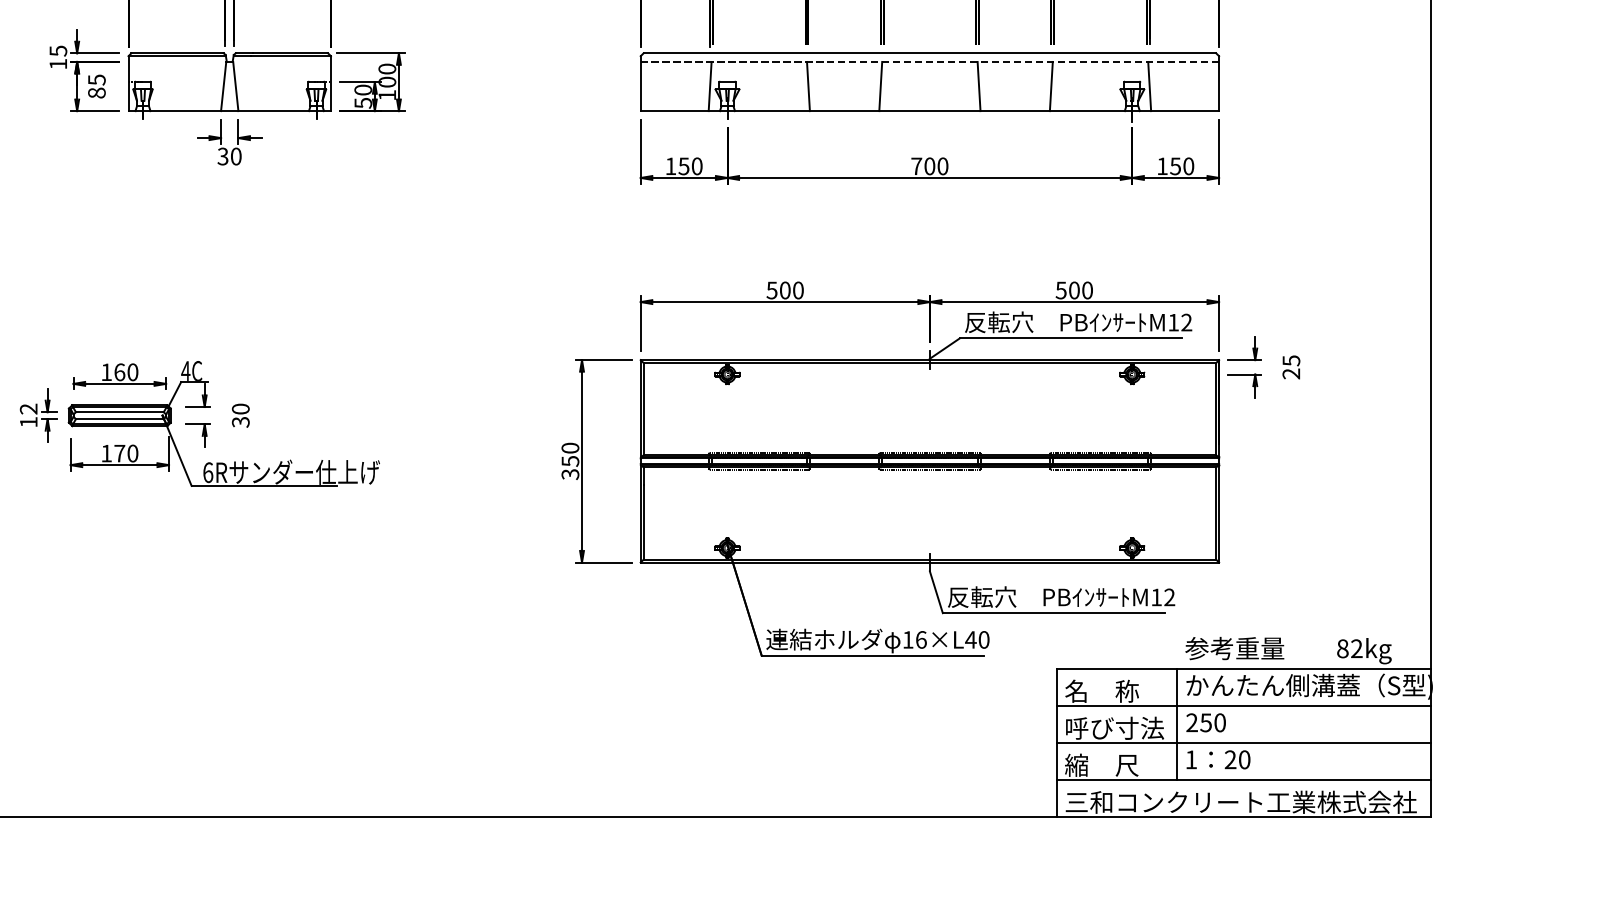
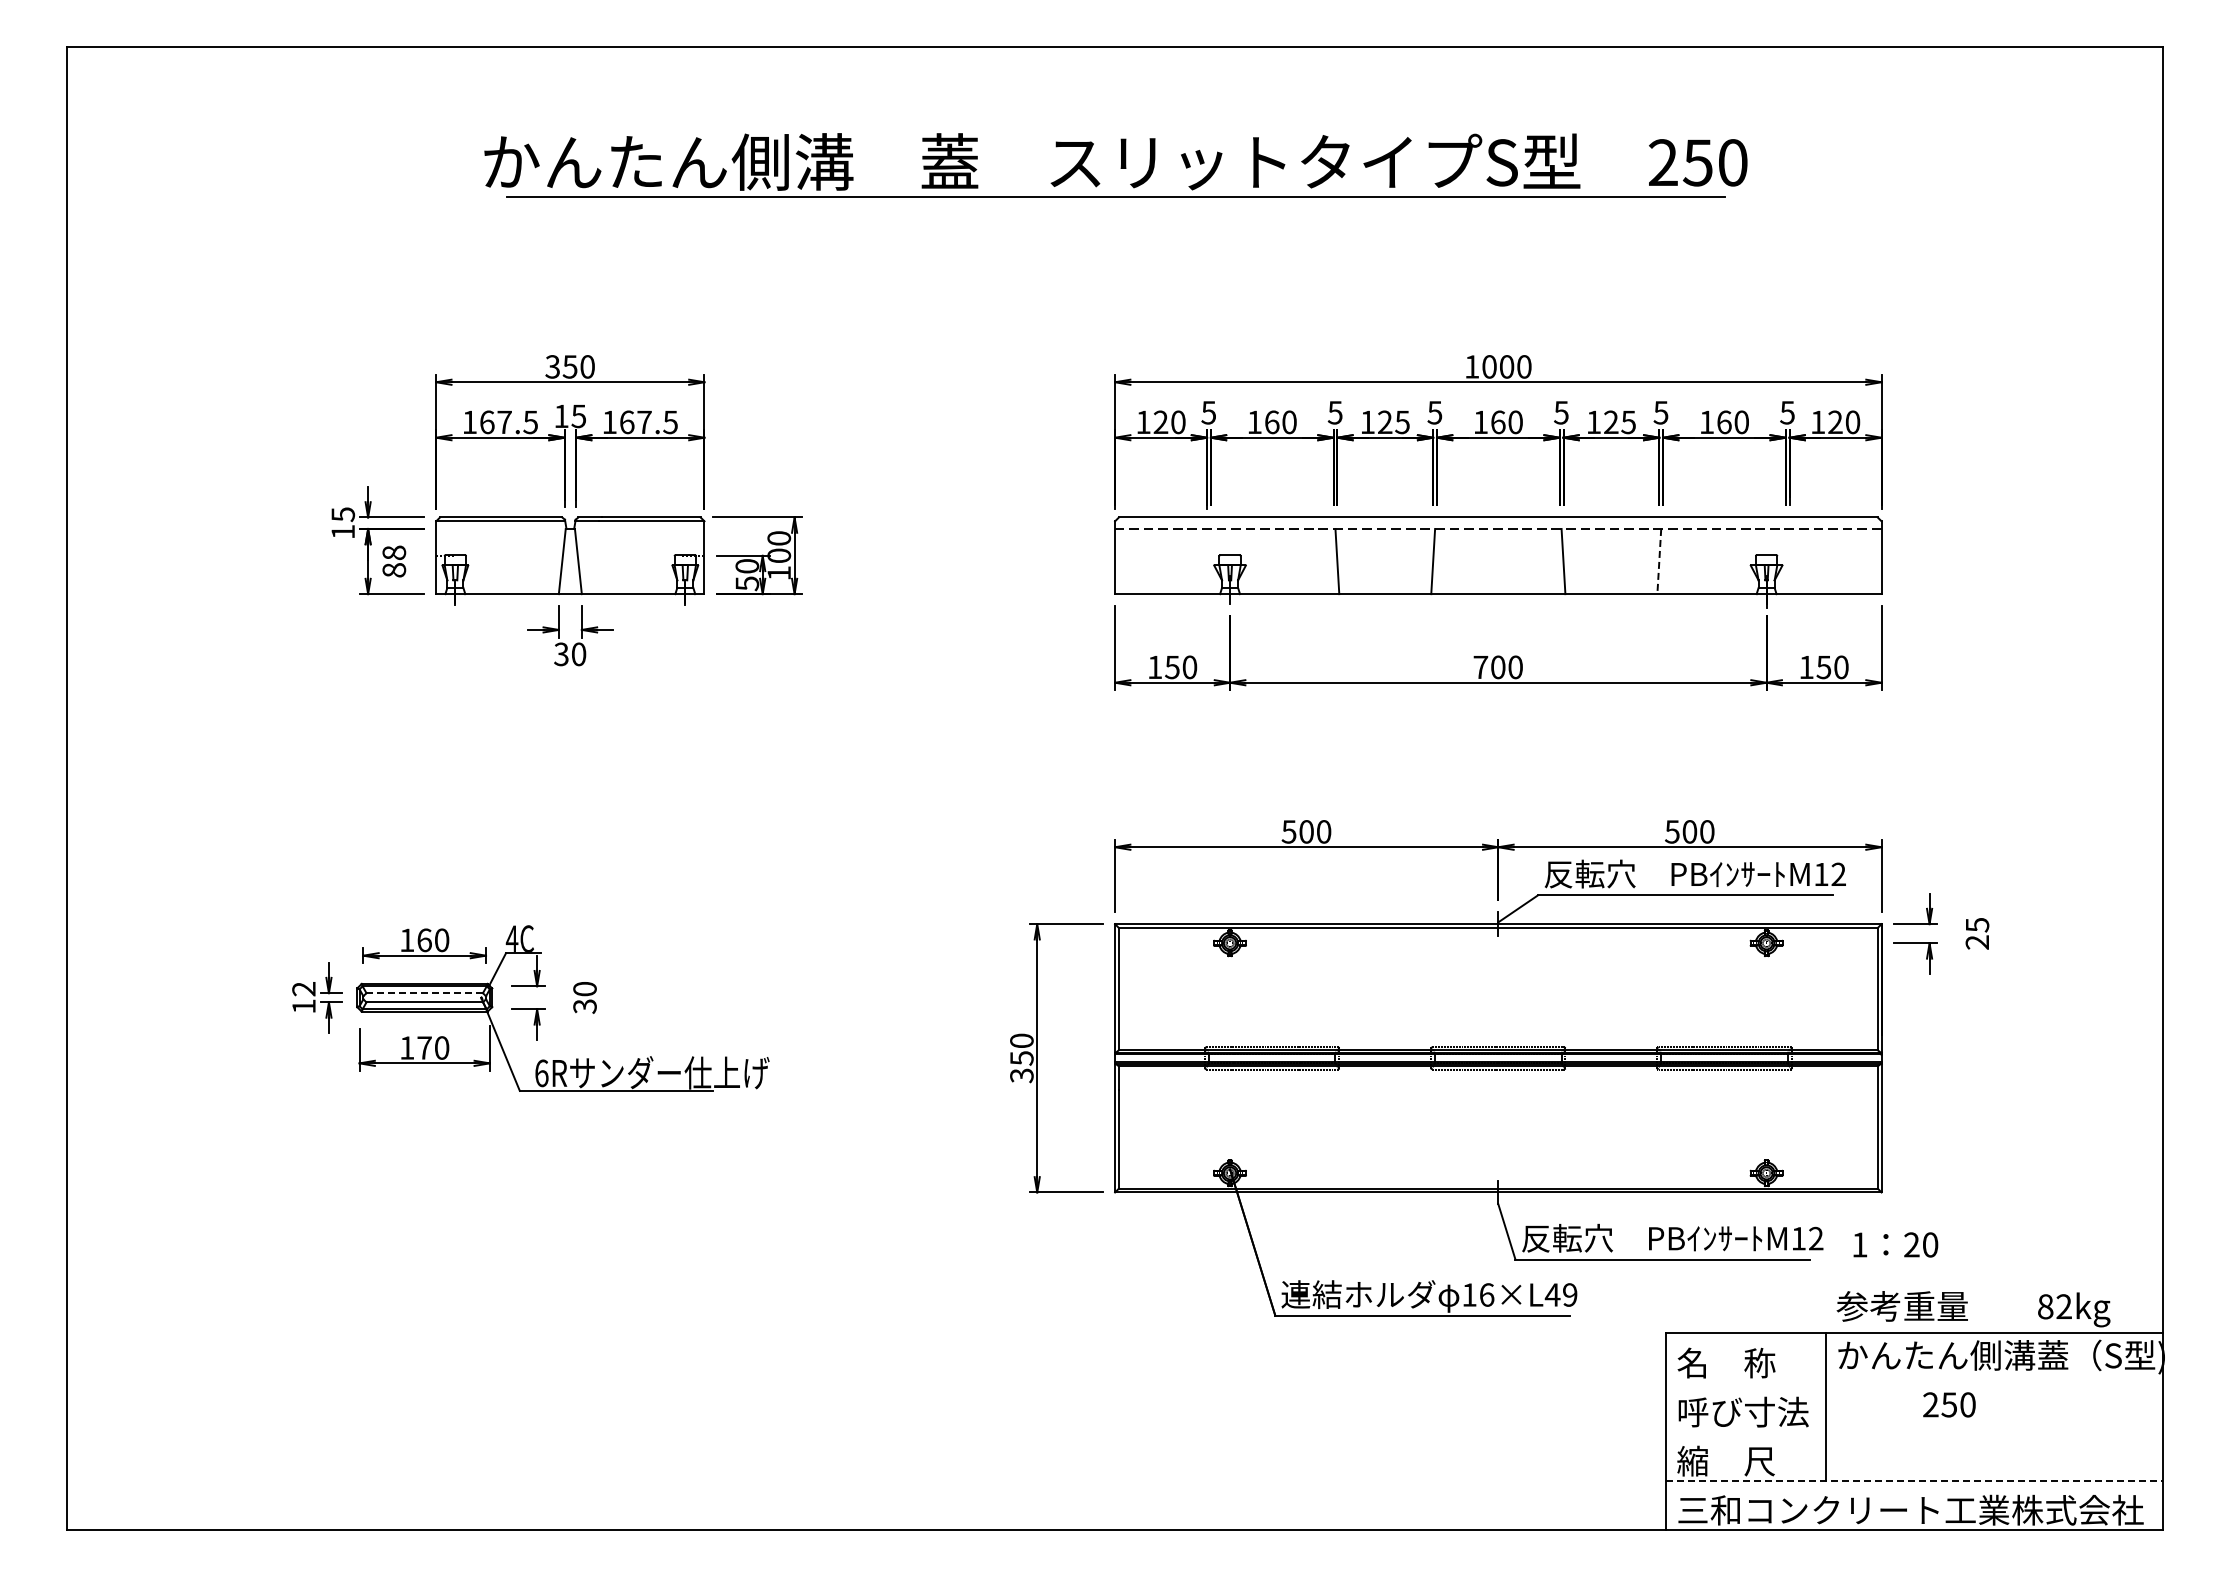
text: (97, 79) -> (394, 552), 85 -> 88
line: (709, 86) -> (1206, 561), removed
line: (1051, 86) -> (1659, 561), solid -> dashed
line: (1149, 86) -> (1789, 561), removed
line: (119, 412) -> (424, 993), solid -> dashed
text: (984, 639) -> (1570, 1294), 16×L40 -> 16×L49
line: (1243, 705) -> (1914, 1382), removed
text: (1206, 722) -> (1949, 1404), moved
line: (1243, 742) -> (1914, 1431), removed
text: (1218, 759) -> (1895, 1244), moved
line: (1244, 779) -> (1915, 1480), solid -> dashed

